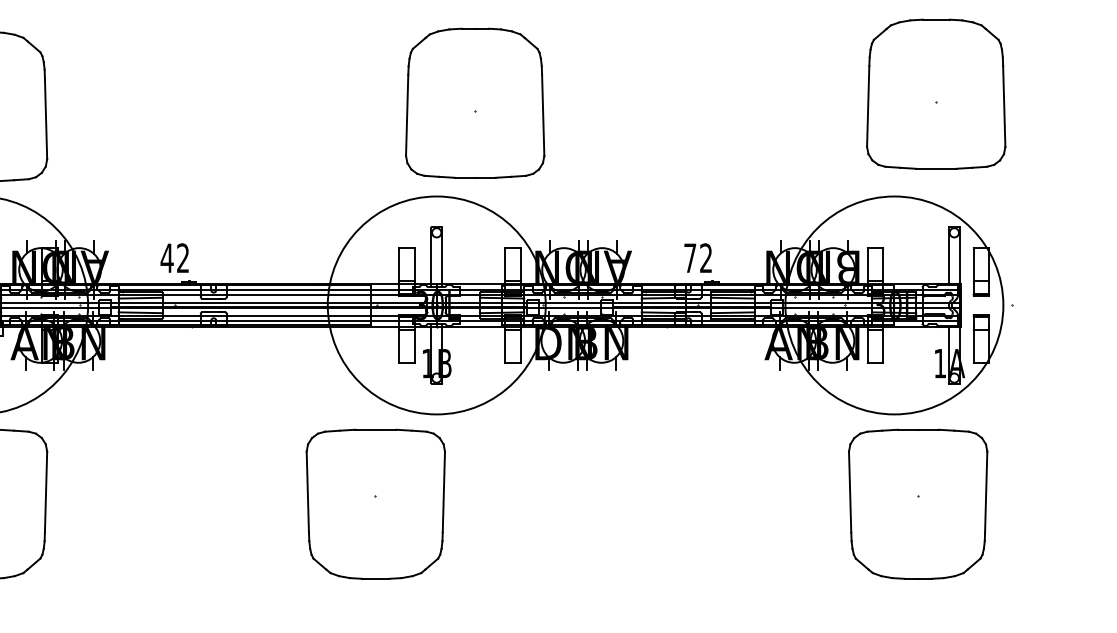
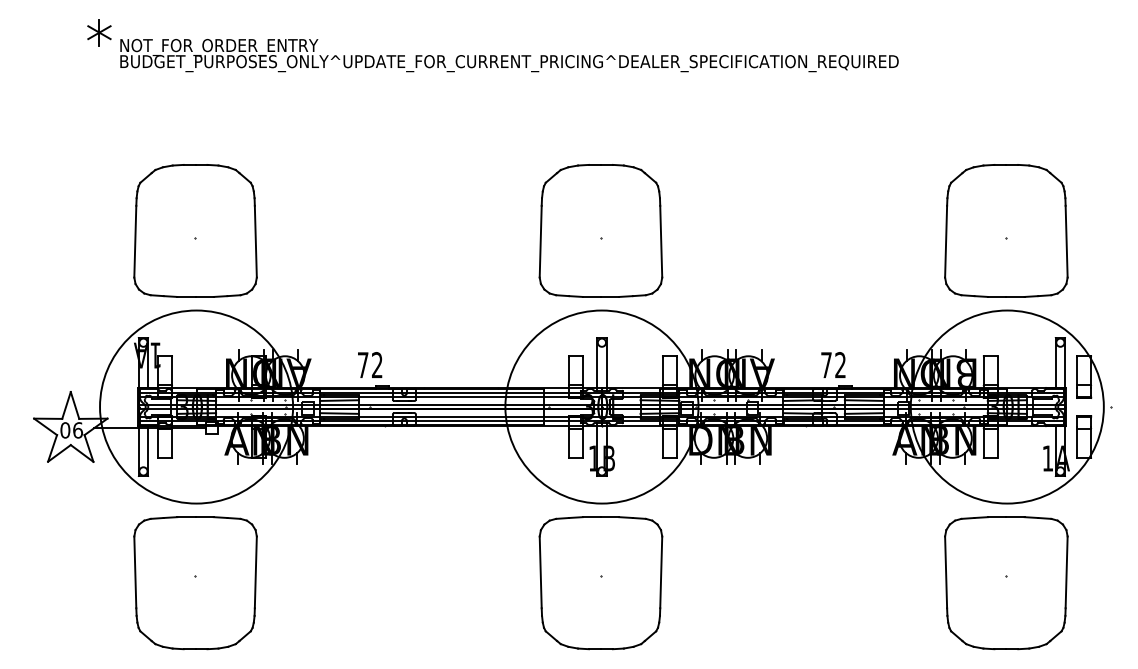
part: (936, 93) -> (1006, 230), moved
part: (474, 102) -> (600, 230), moved
text: (166, 258) -> (362, 365), 42 -> 72
part: (375, 504) -> (600, 583), moved
part: (918, 504) -> (1006, 583), moved

